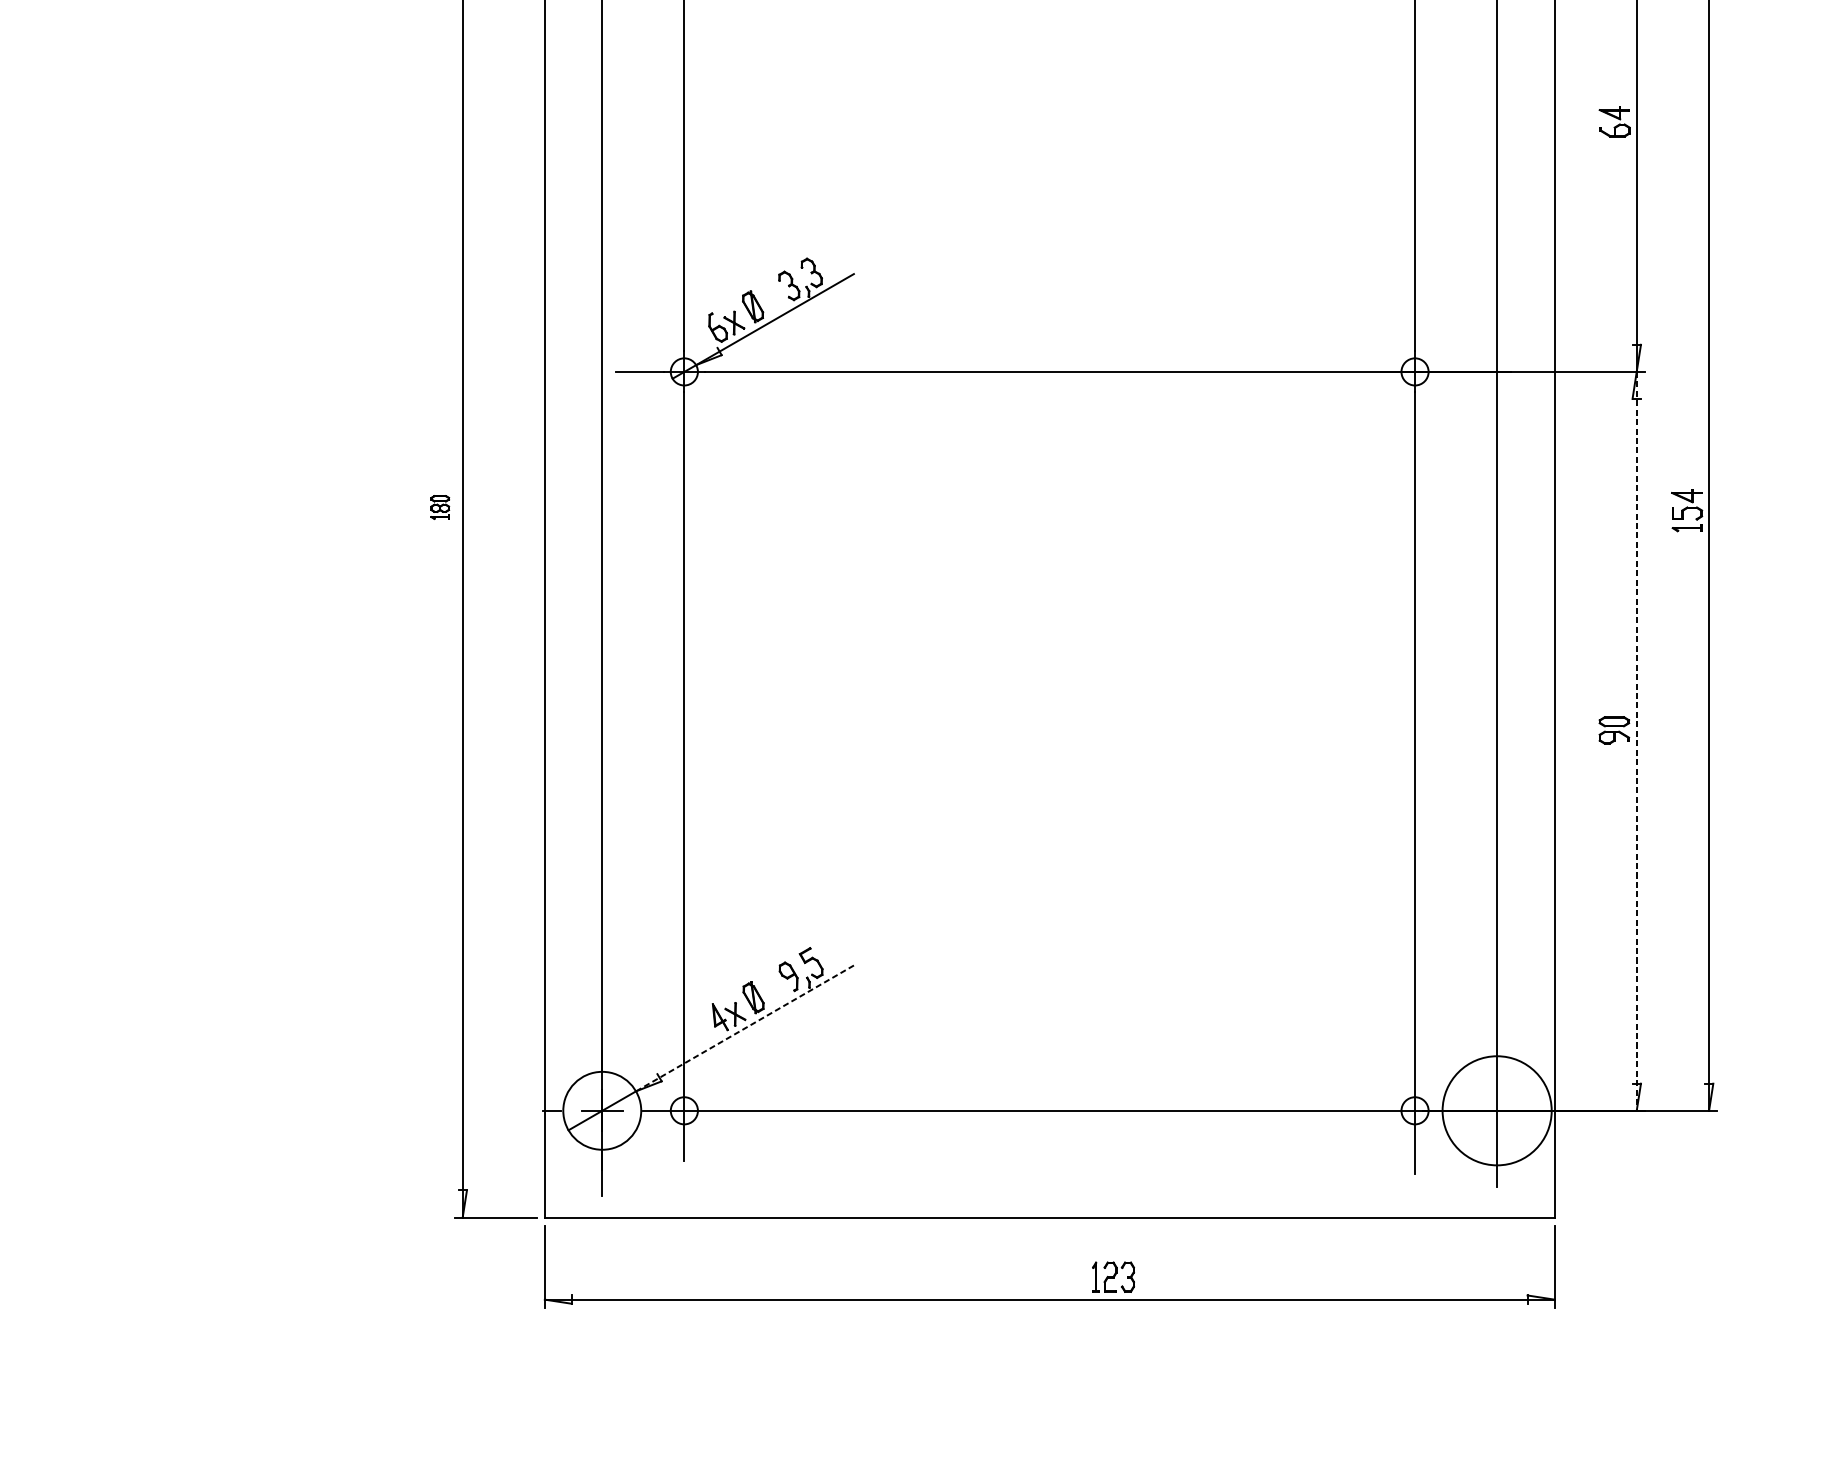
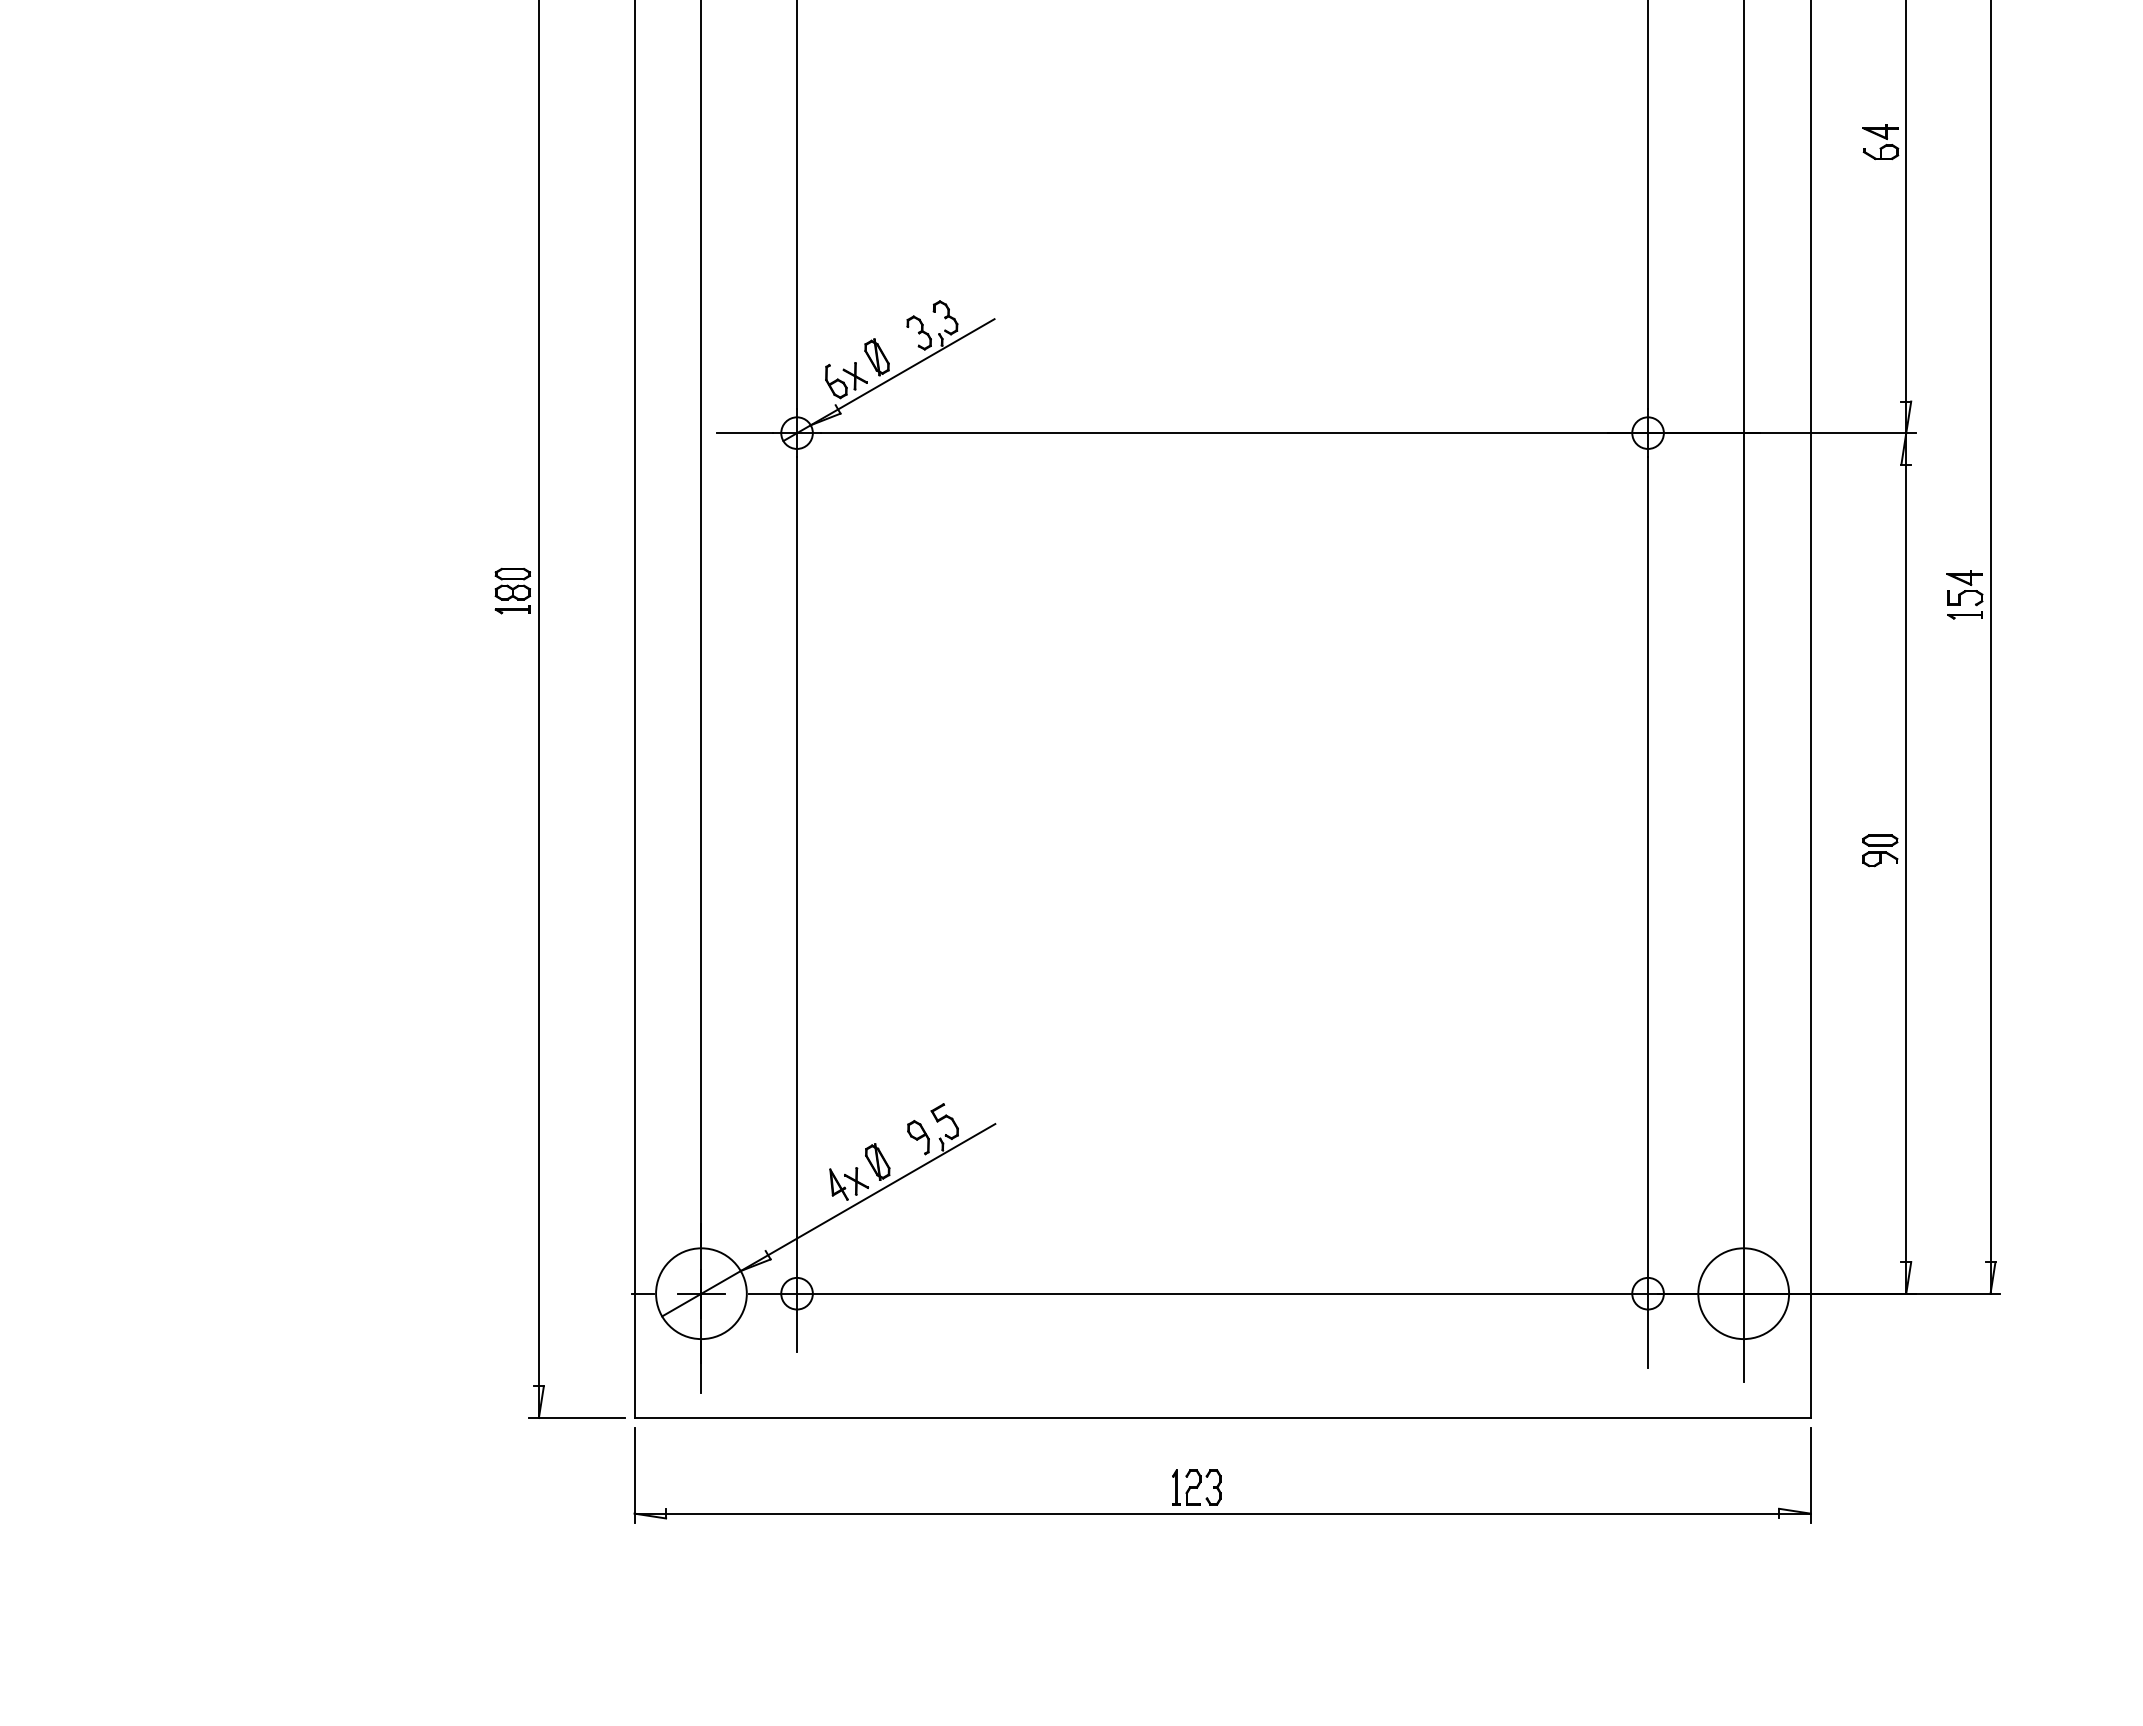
part: (440, 507) -> (512, 590), size x1.67
line: (1636, 741) -> (1906, 863), dashed -> solid
line: (745, 1028) -> (868, 1197), dashed -> solid
circle: (1496, 1110) -> (1743, 1293), size x0.71
part: (1113, 1277) -> (1196, 1487), moved

